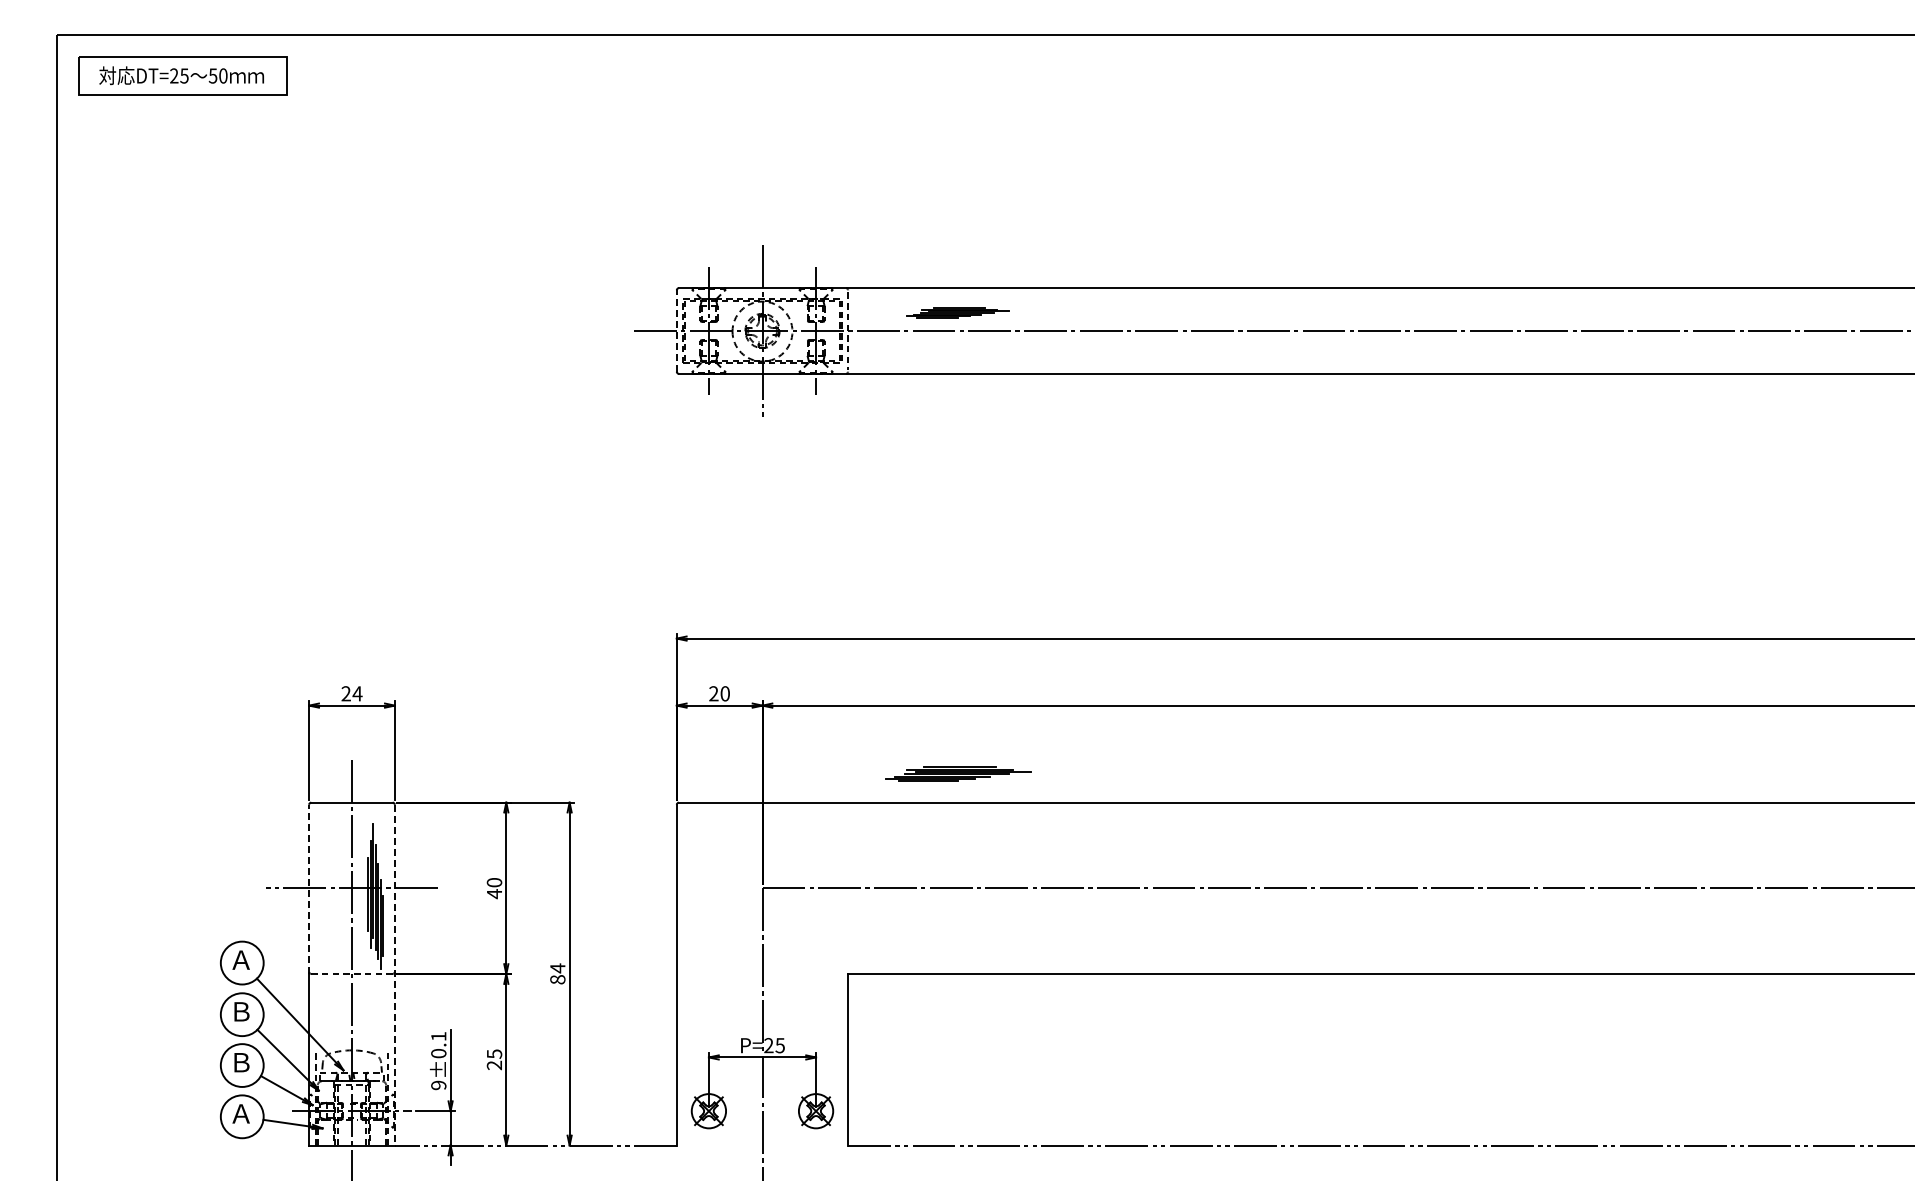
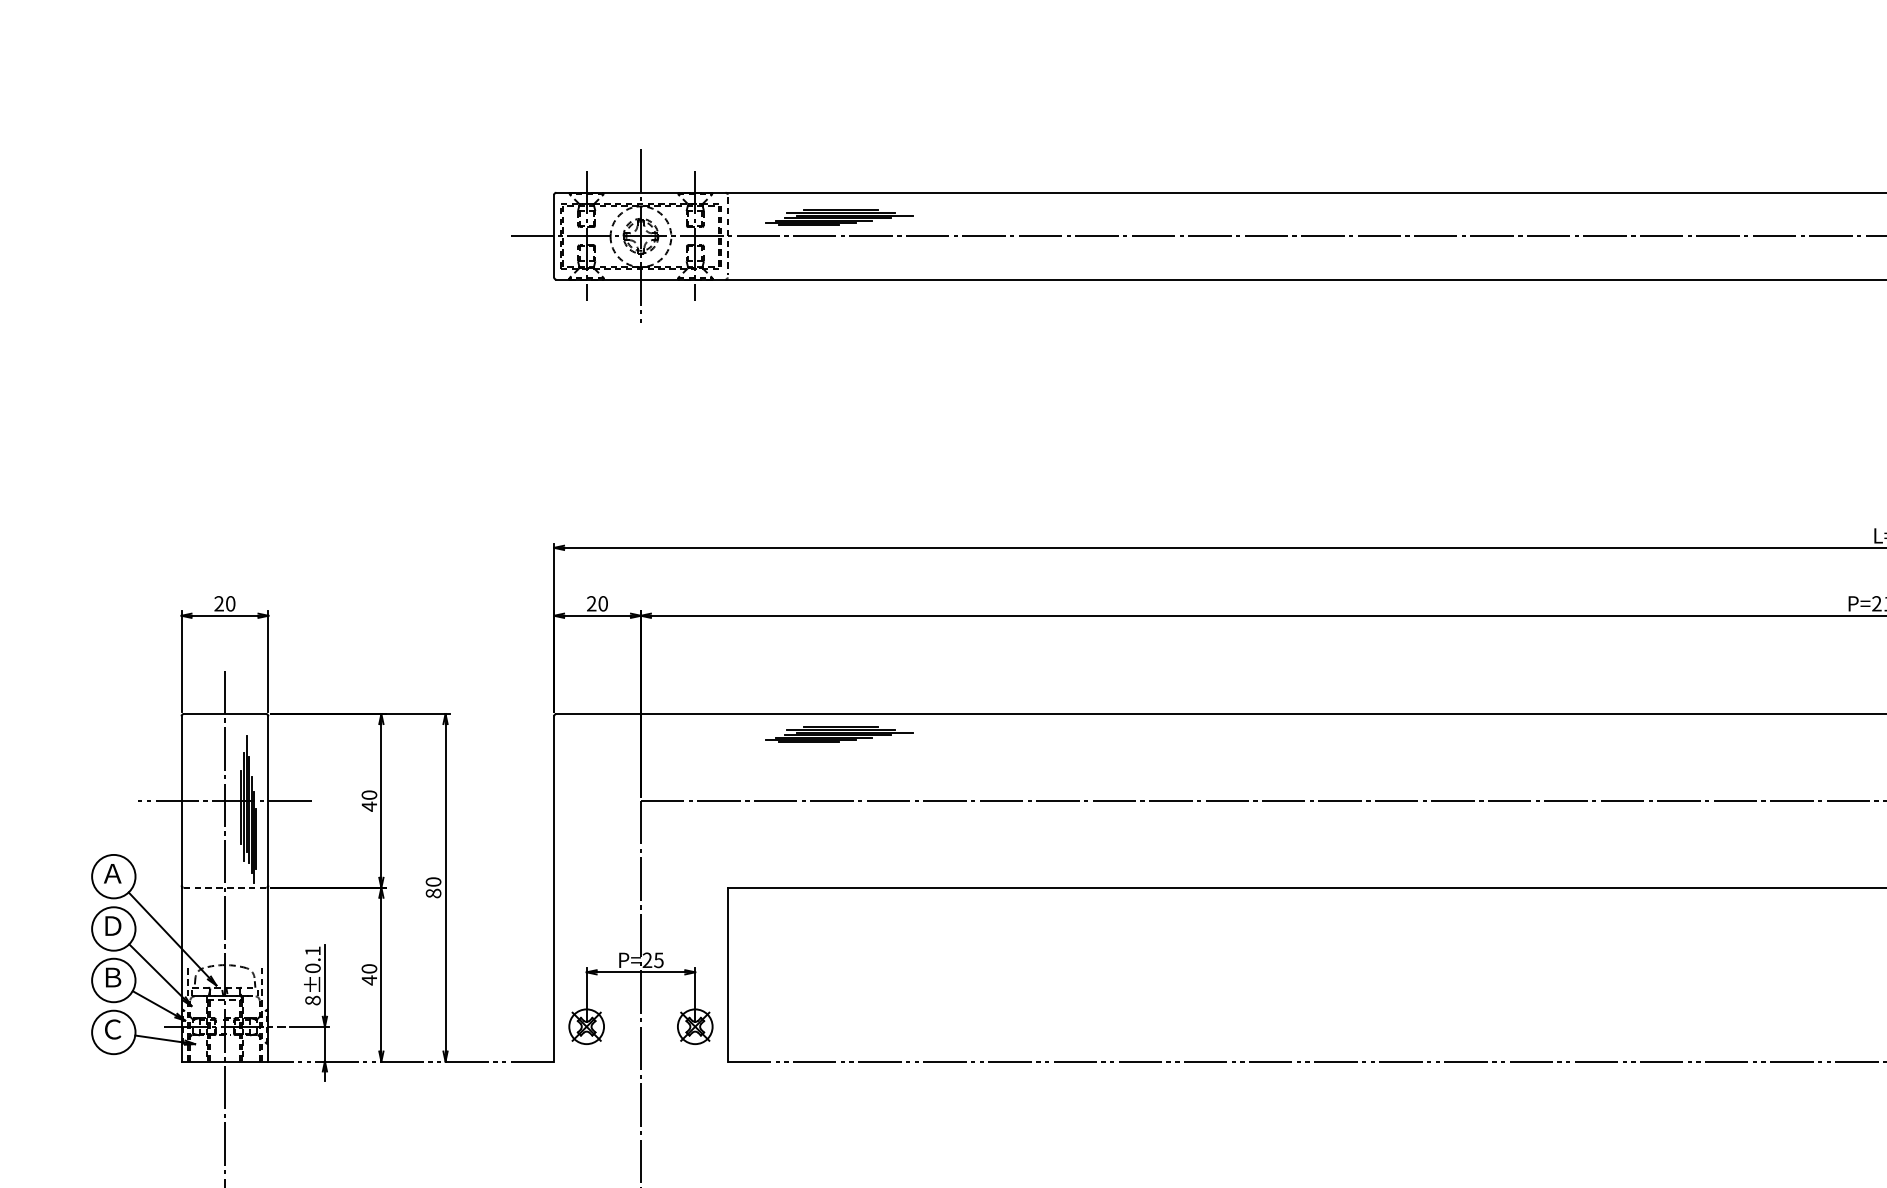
part: (958, 312) -> (839, 217), size x1.43
line: (676, 331) -> (553, 236), dashed -> solid
text: (357, 693) -> (230, 603), 24 -> 20
part: (958, 773) -> (839, 734), moved
line: (309, 889) -> (181, 802), dashed -> solid
text: (557, 968) -> (433, 882), 84 -> 80
line: (394, 975) -> (268, 889), dashed -> solid
text: (241, 1011) -> (113, 925), Ｂ -> Ｄ
text: (494, 1059) -> (369, 974), 25 -> 40
text: (438, 1085) -> (312, 1000), 9±0.1 -> 8±0.1
text: (240, 1113) -> (112, 1029), Ａ -> Ｃ

